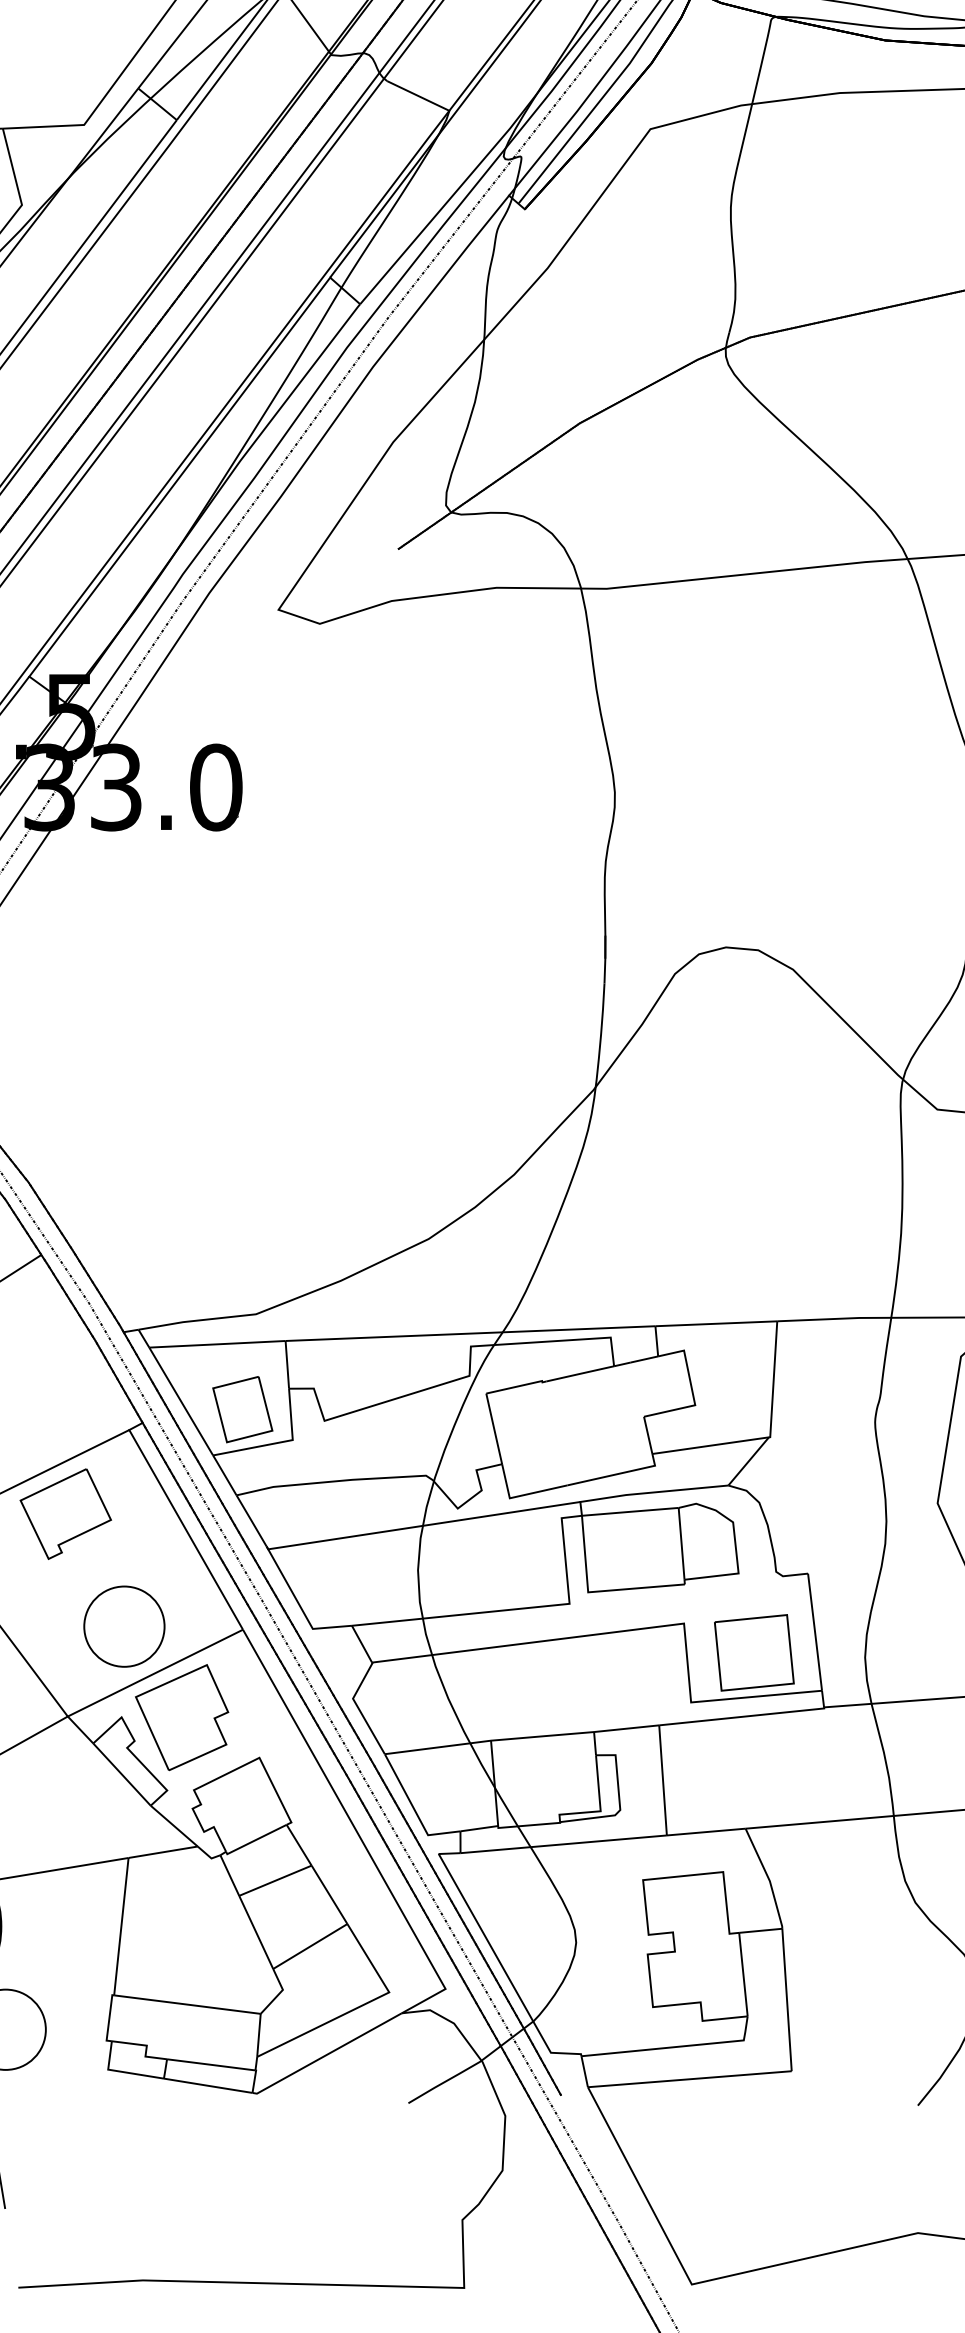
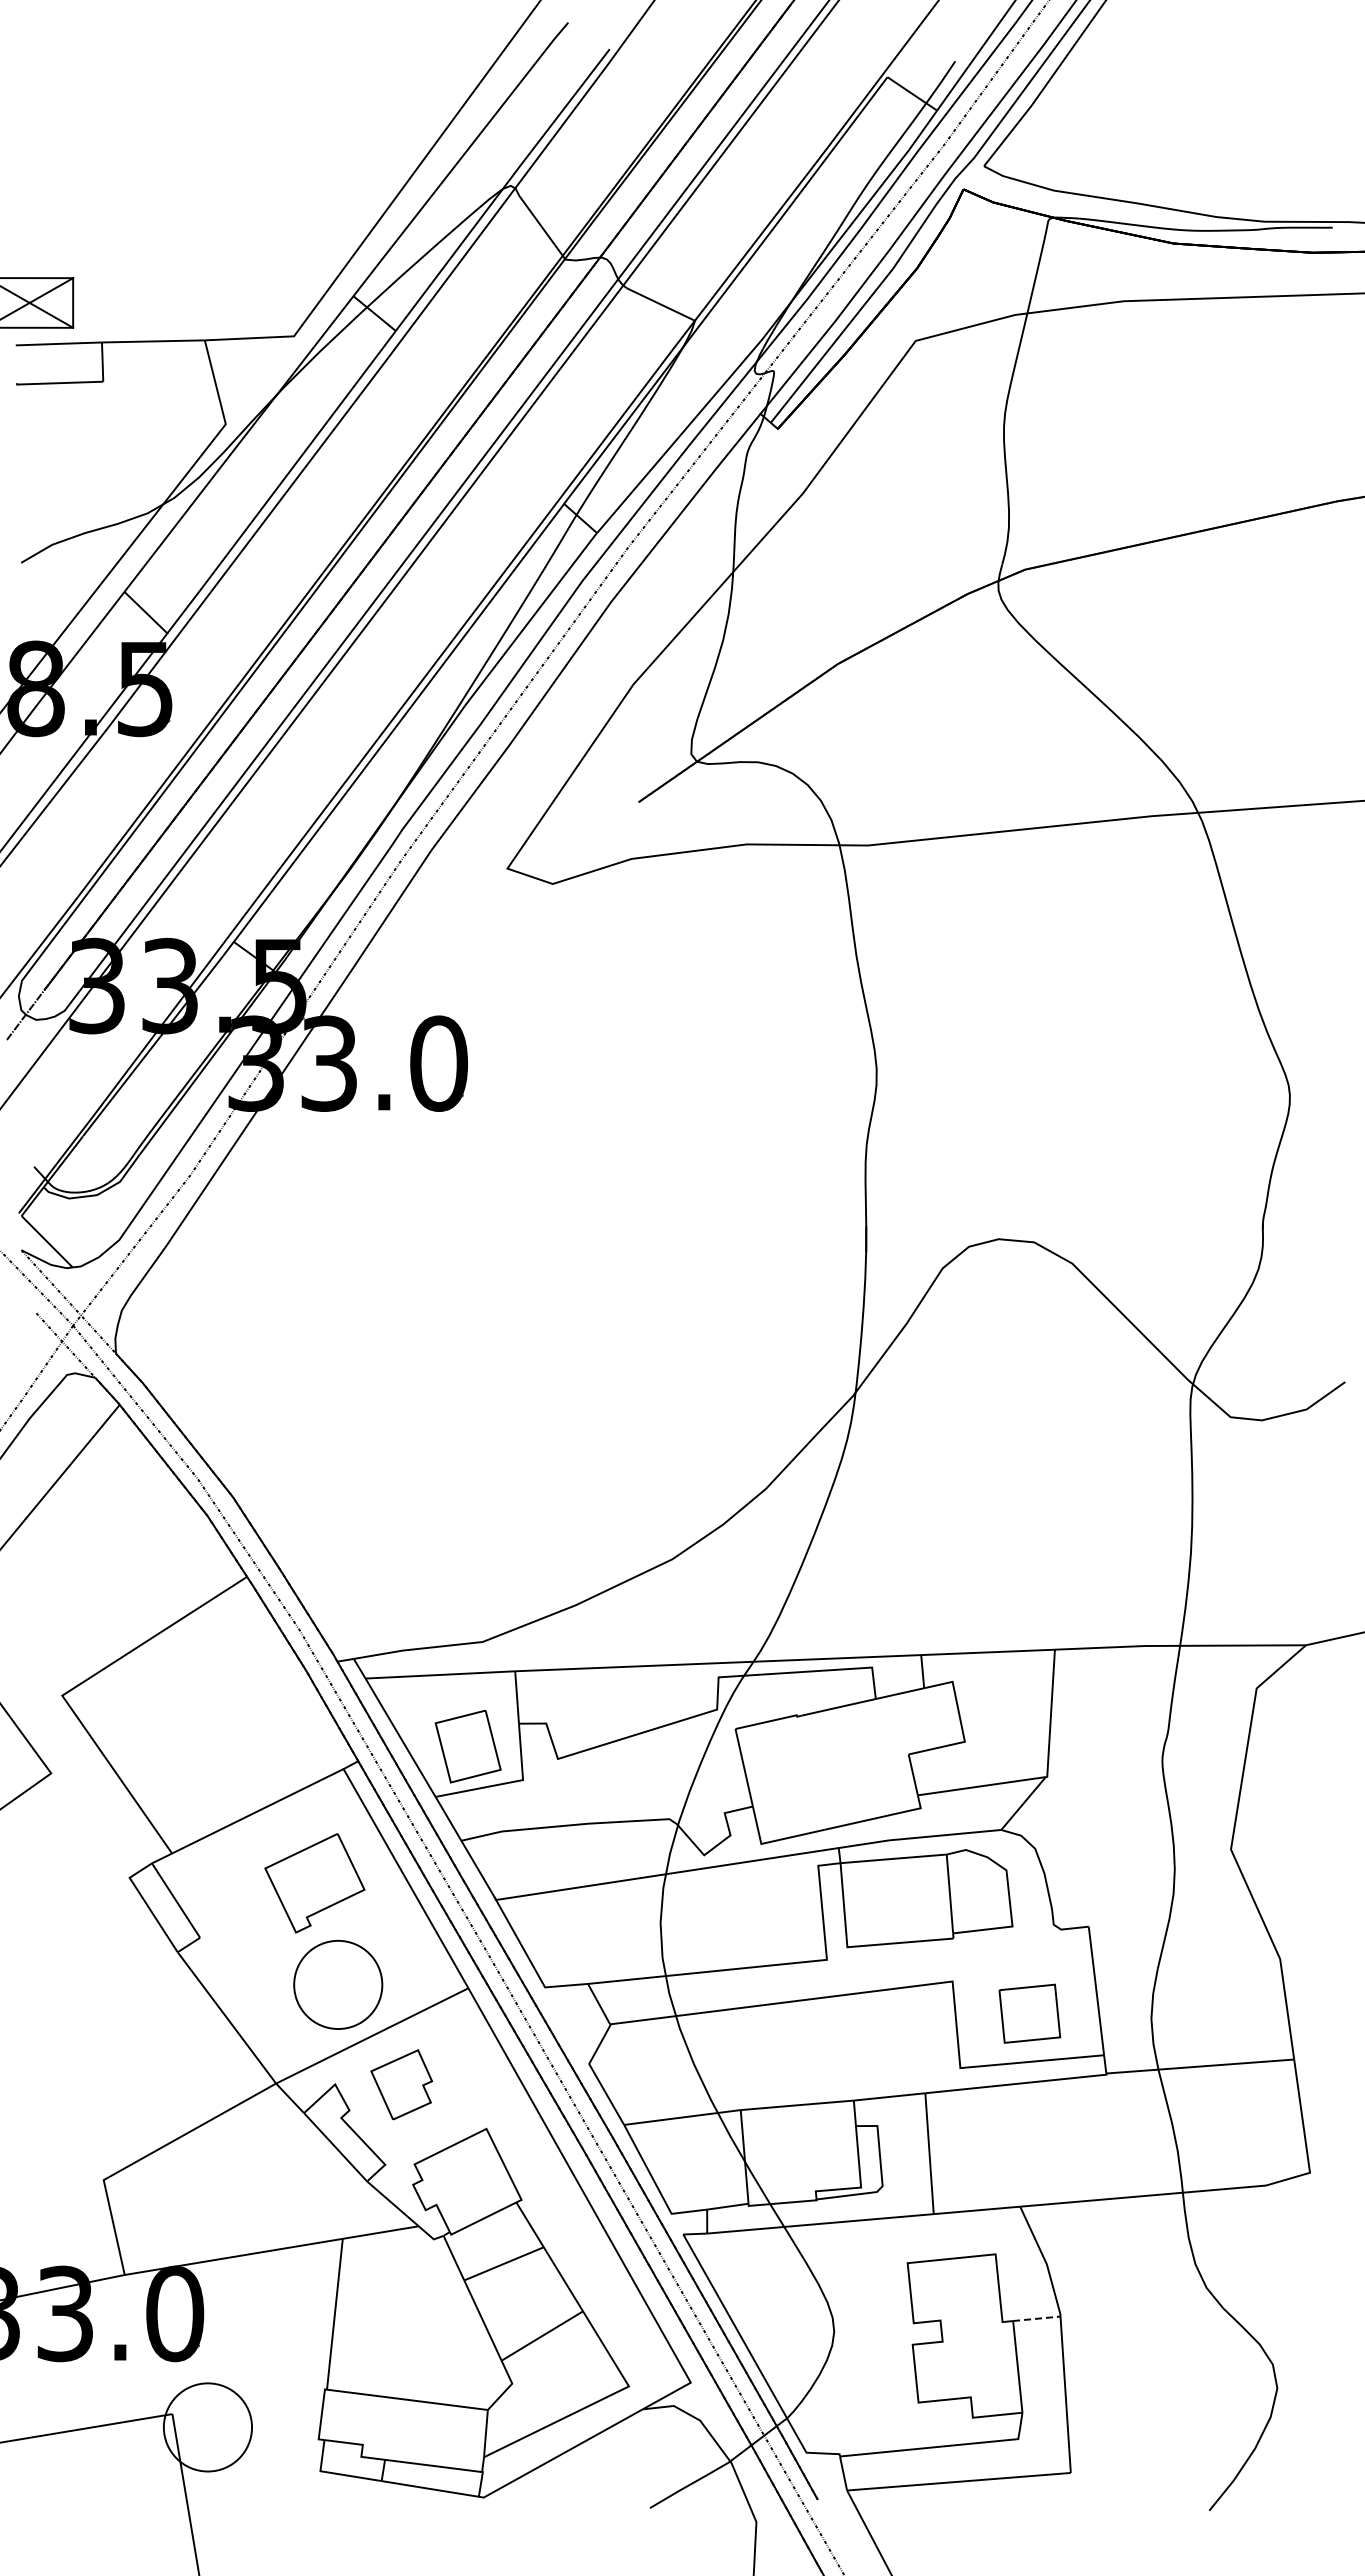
part: (65, 1514) -> (314, 1883), moved
part: (754, 1652) -> (1029, 2013), size x0.7
part: (182, 1717) -> (401, 2084), size x0.6
line: (761, 1930) -> (1037, 2318), solid -> dashed

